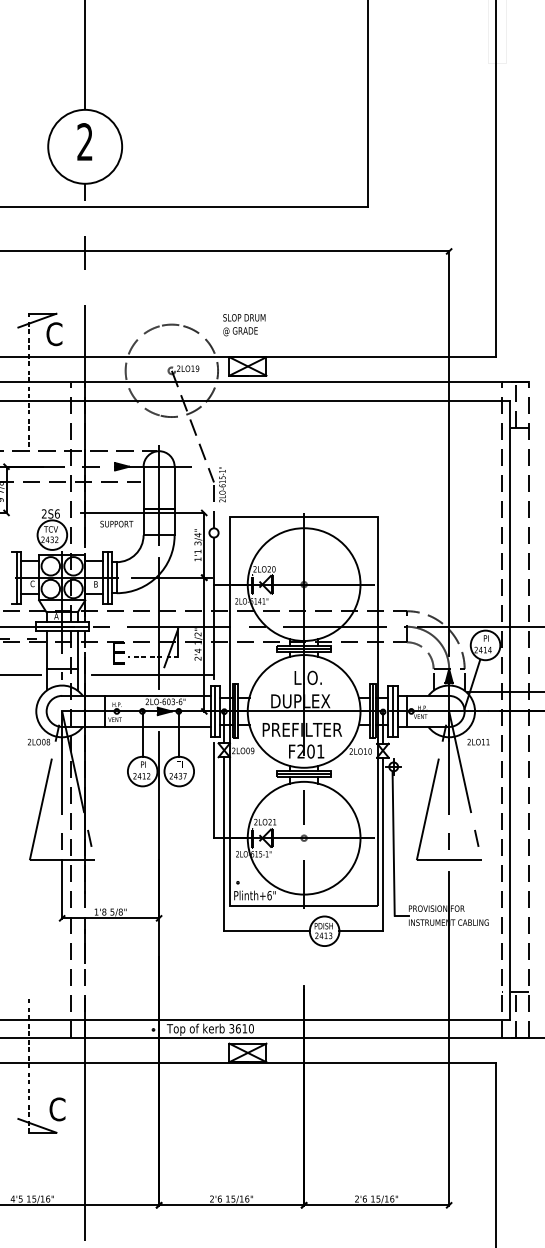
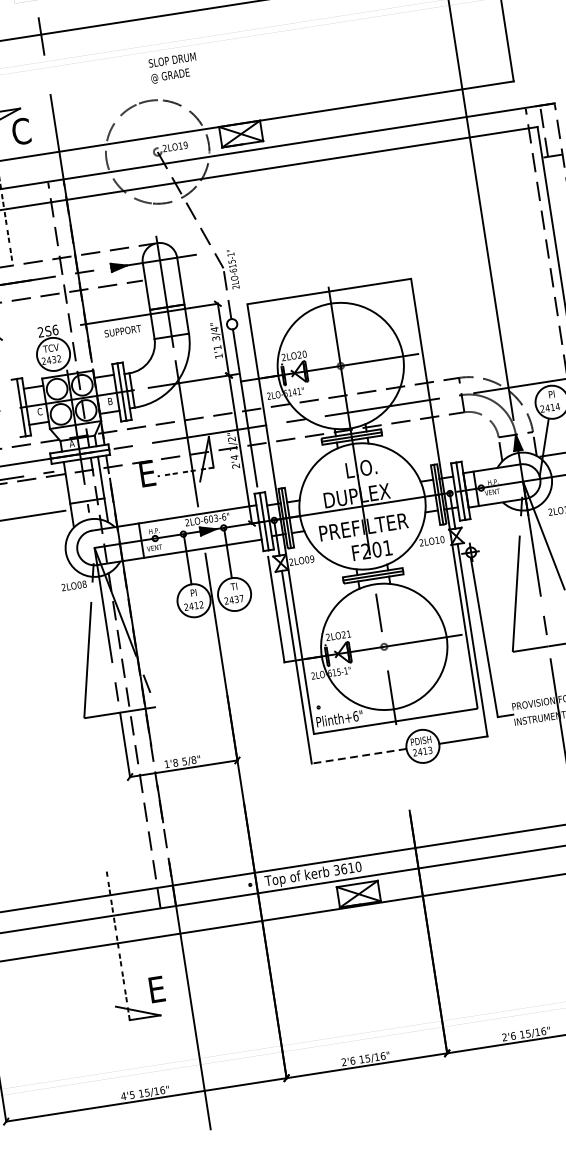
text: (244, 325) -> (173, 68), moved
line: (152, 674) -> (188, 491), removed
line: (267, 931) -> (359, 756), solid -> dashed
text: (57, 1109) -> (157, 989), C -> E

